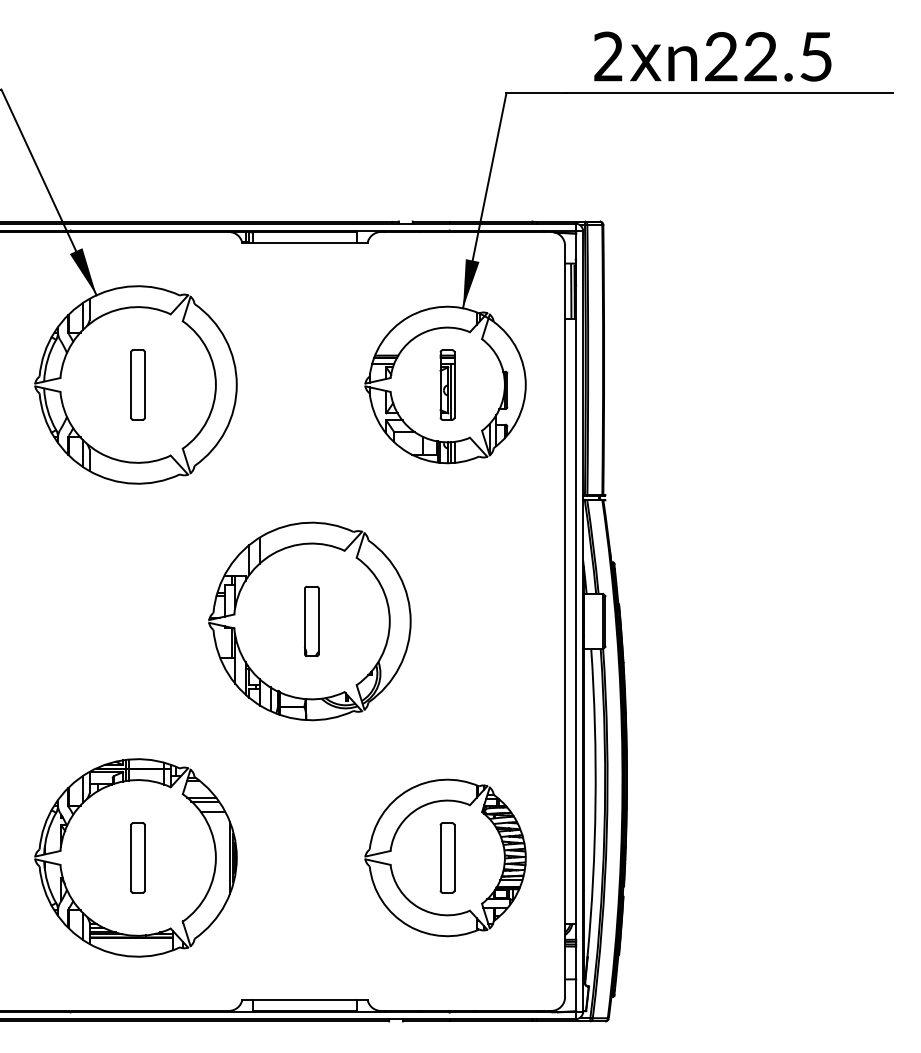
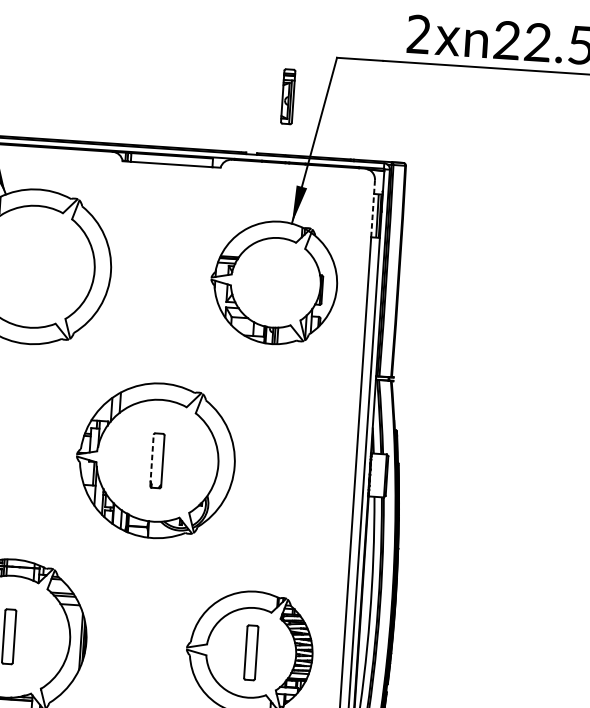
line: (565, 282) -> (373, 208), solid -> dashed
part: (137, 384) -> (33, 266), removed
part: (447, 384) -> (288, 96), moved
line: (304, 621) -> (151, 460), solid -> dashed

